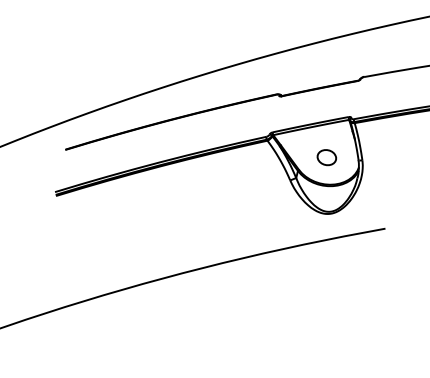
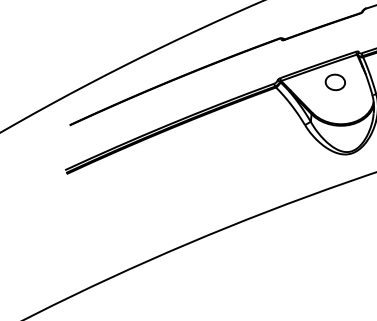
part: (326, 157) -> (334, 82), moved

